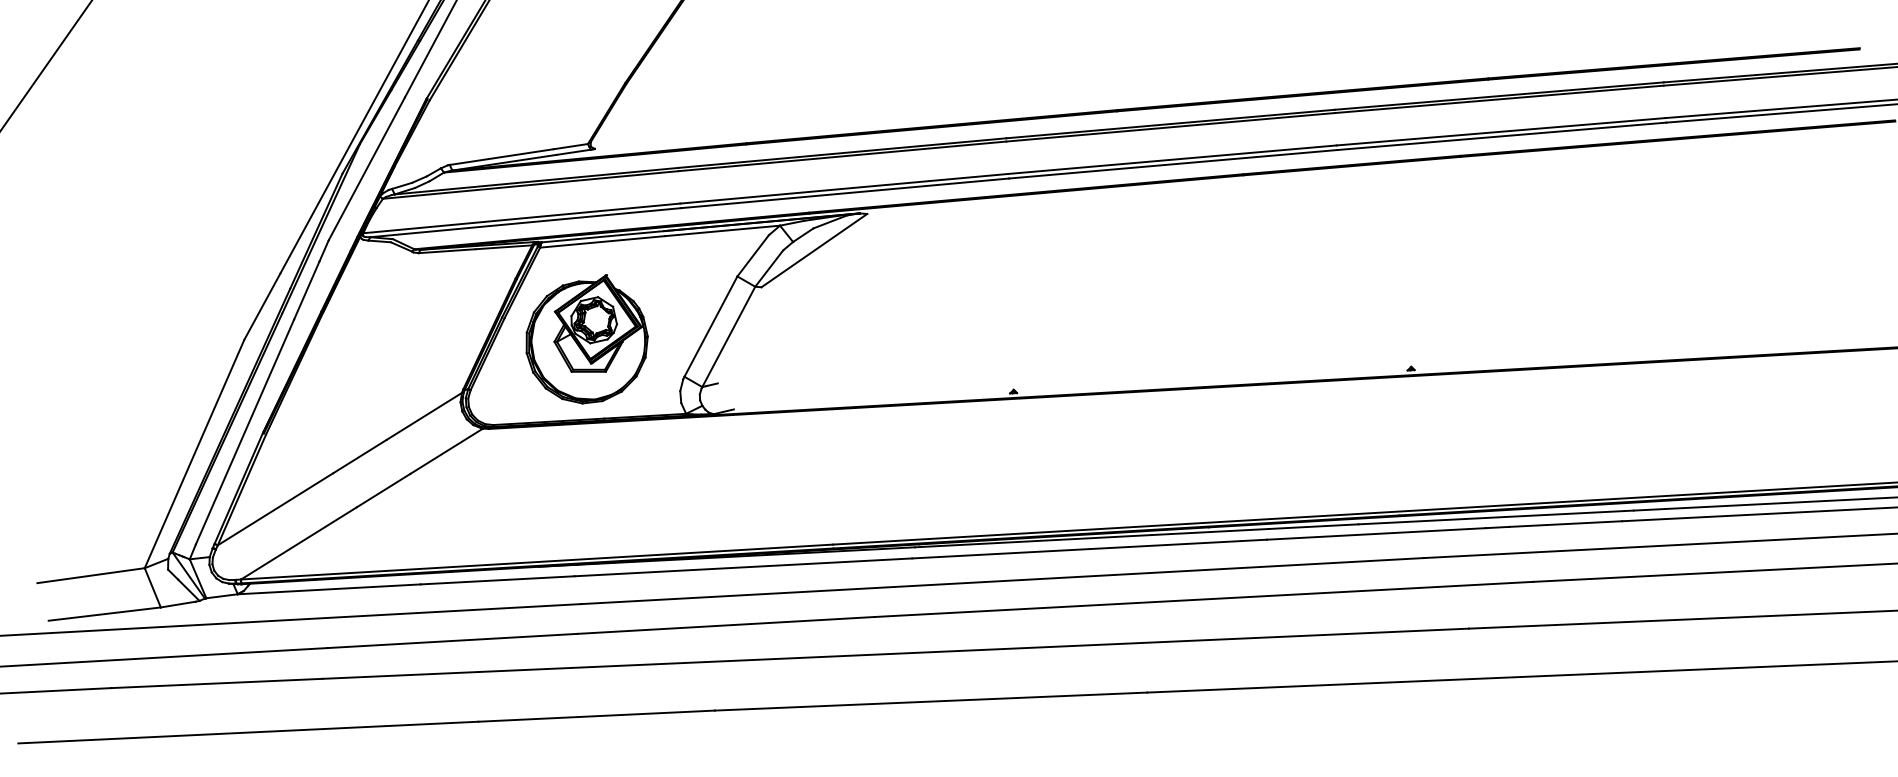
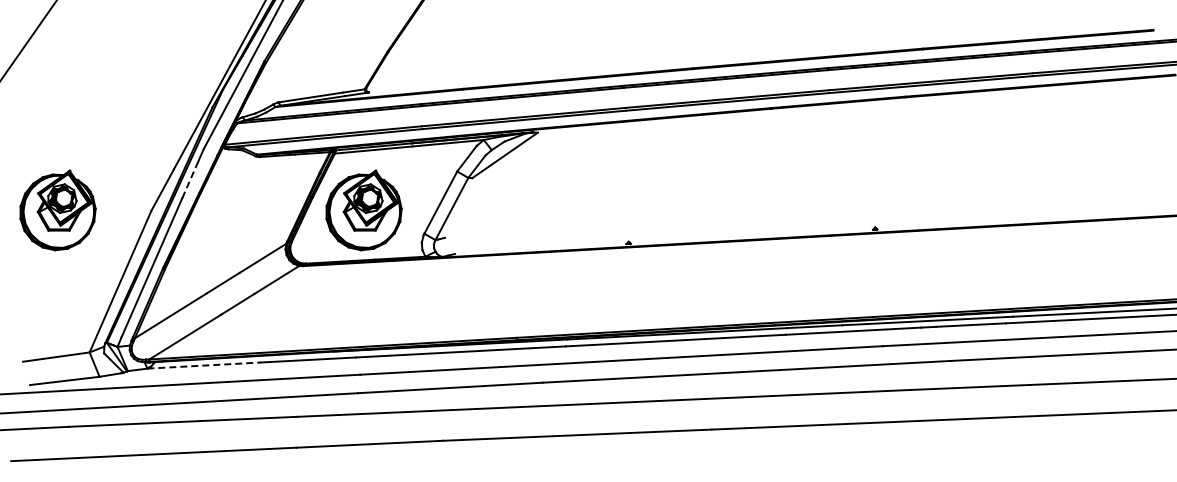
line: (307, 290) -> (190, 180), solid -> dashed
part: (92, 339) -> (57, 210), added
line: (329, 589) -> (204, 365), solid -> dashed

